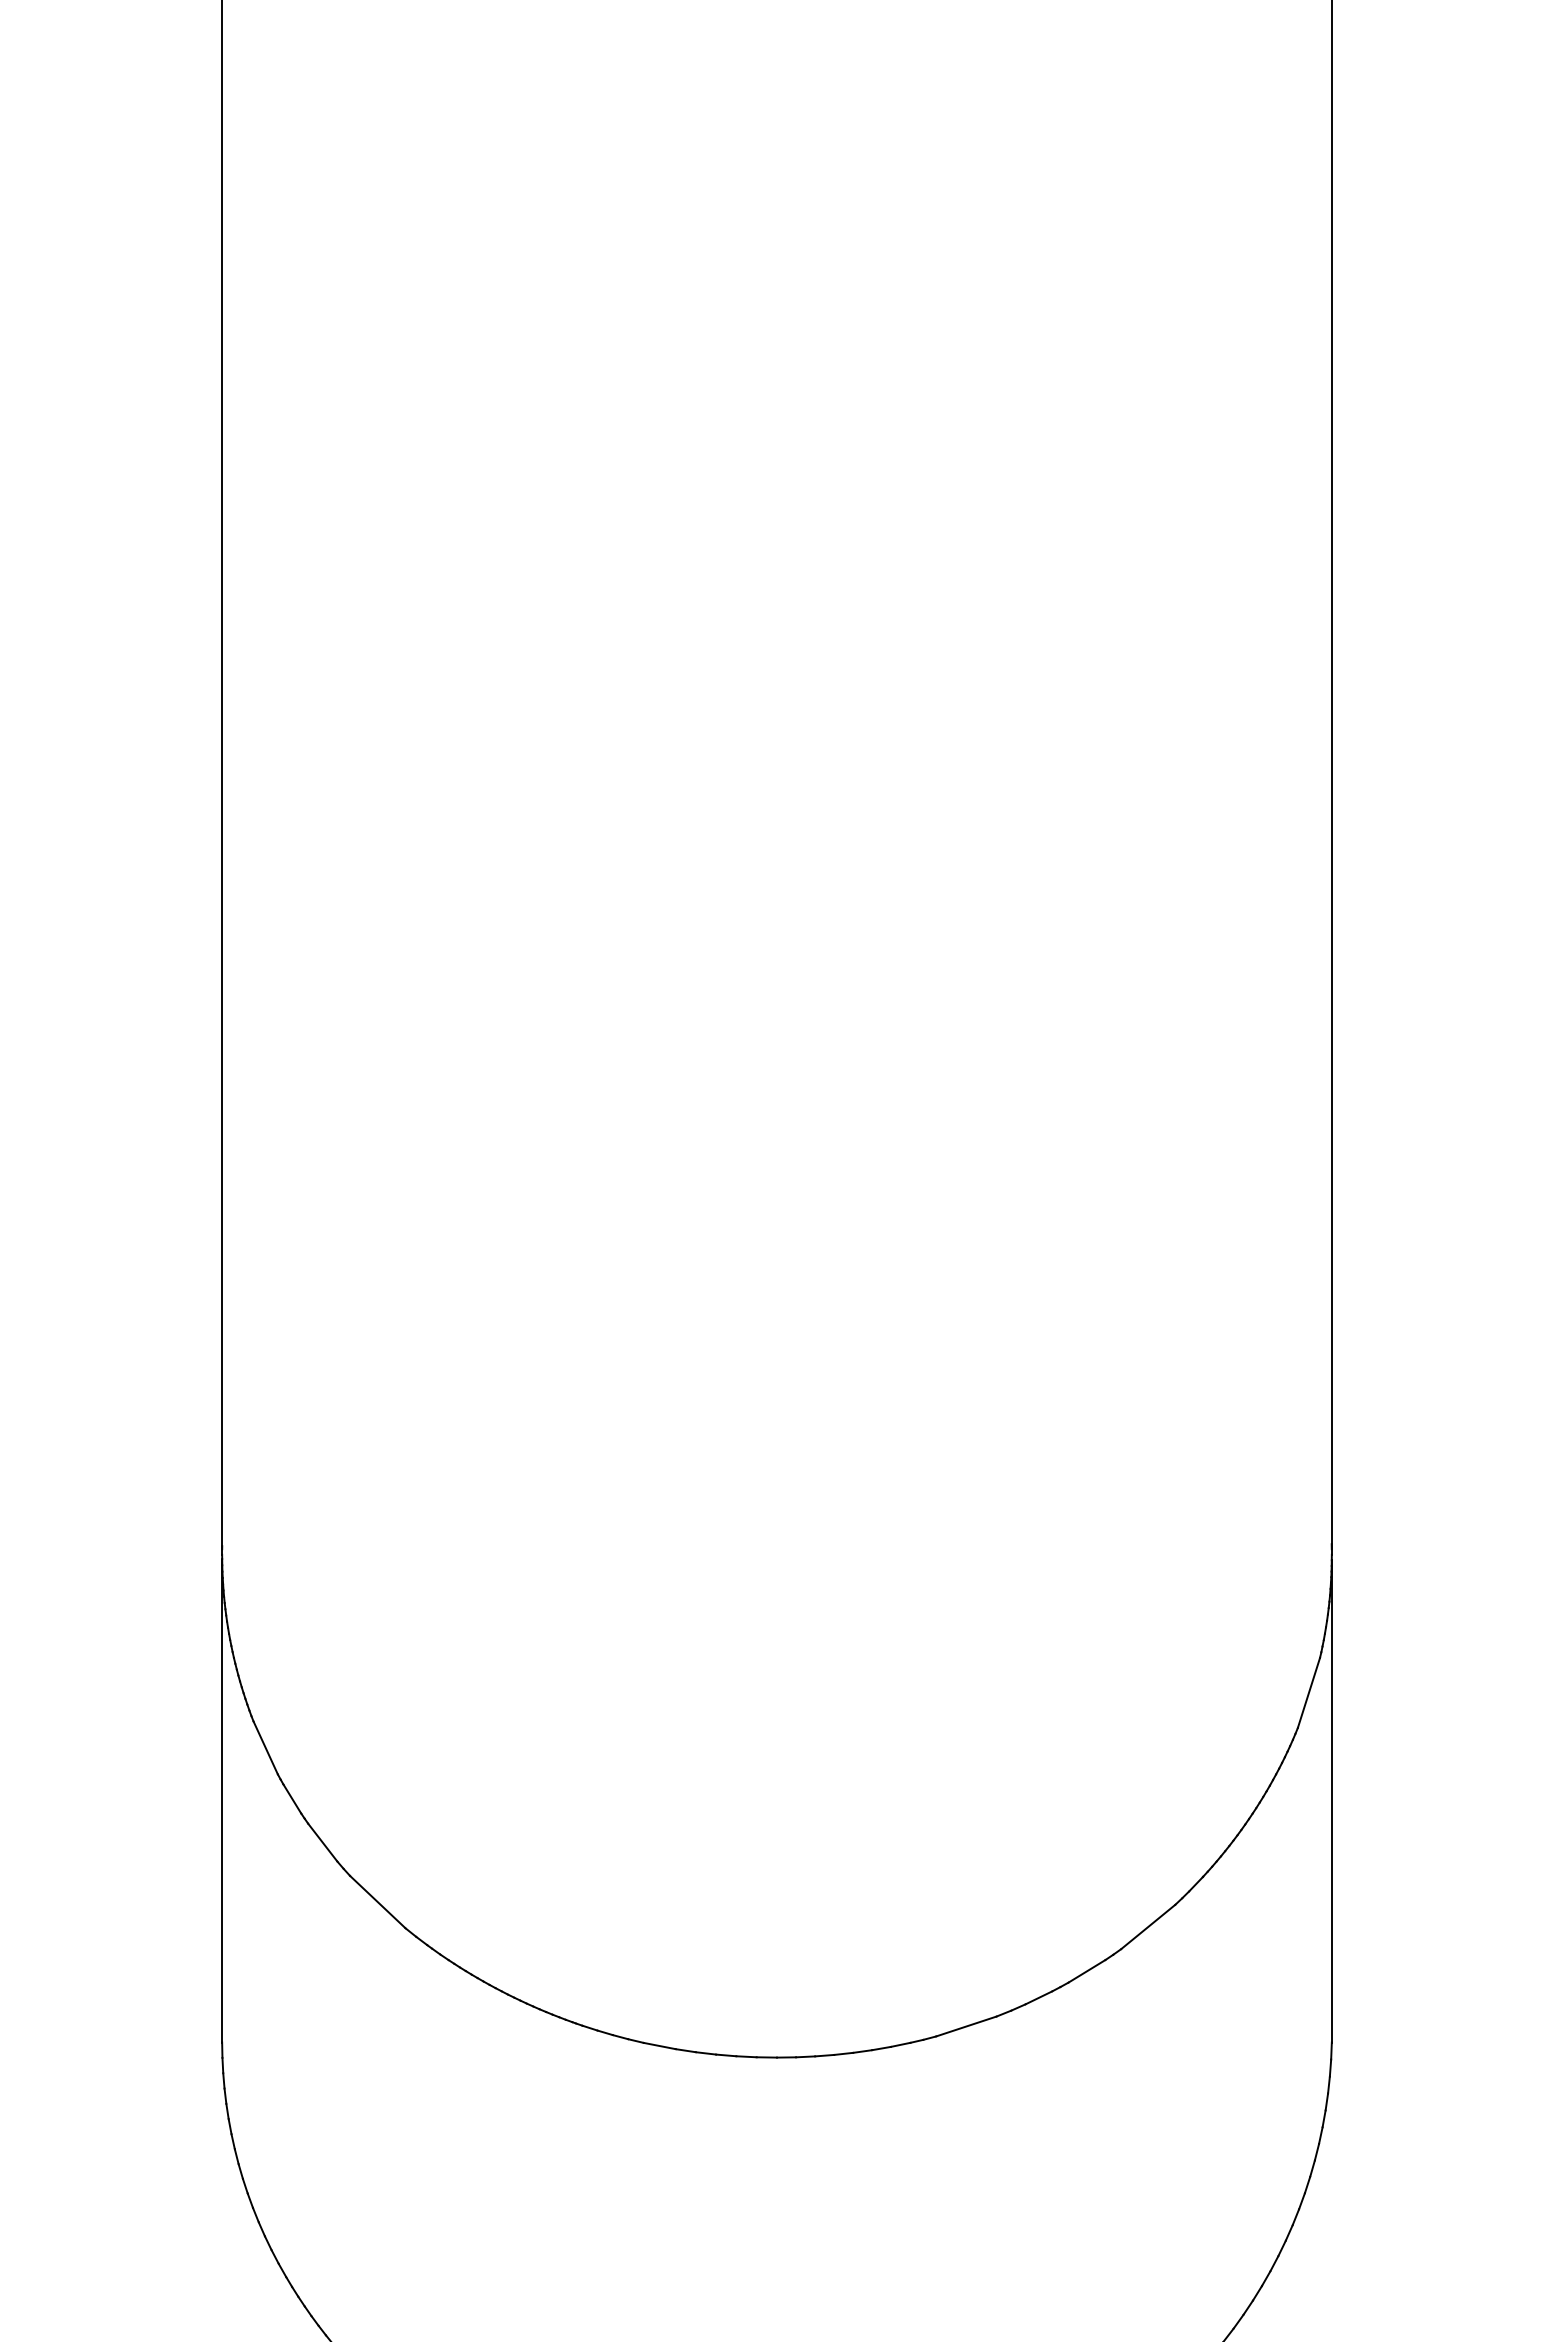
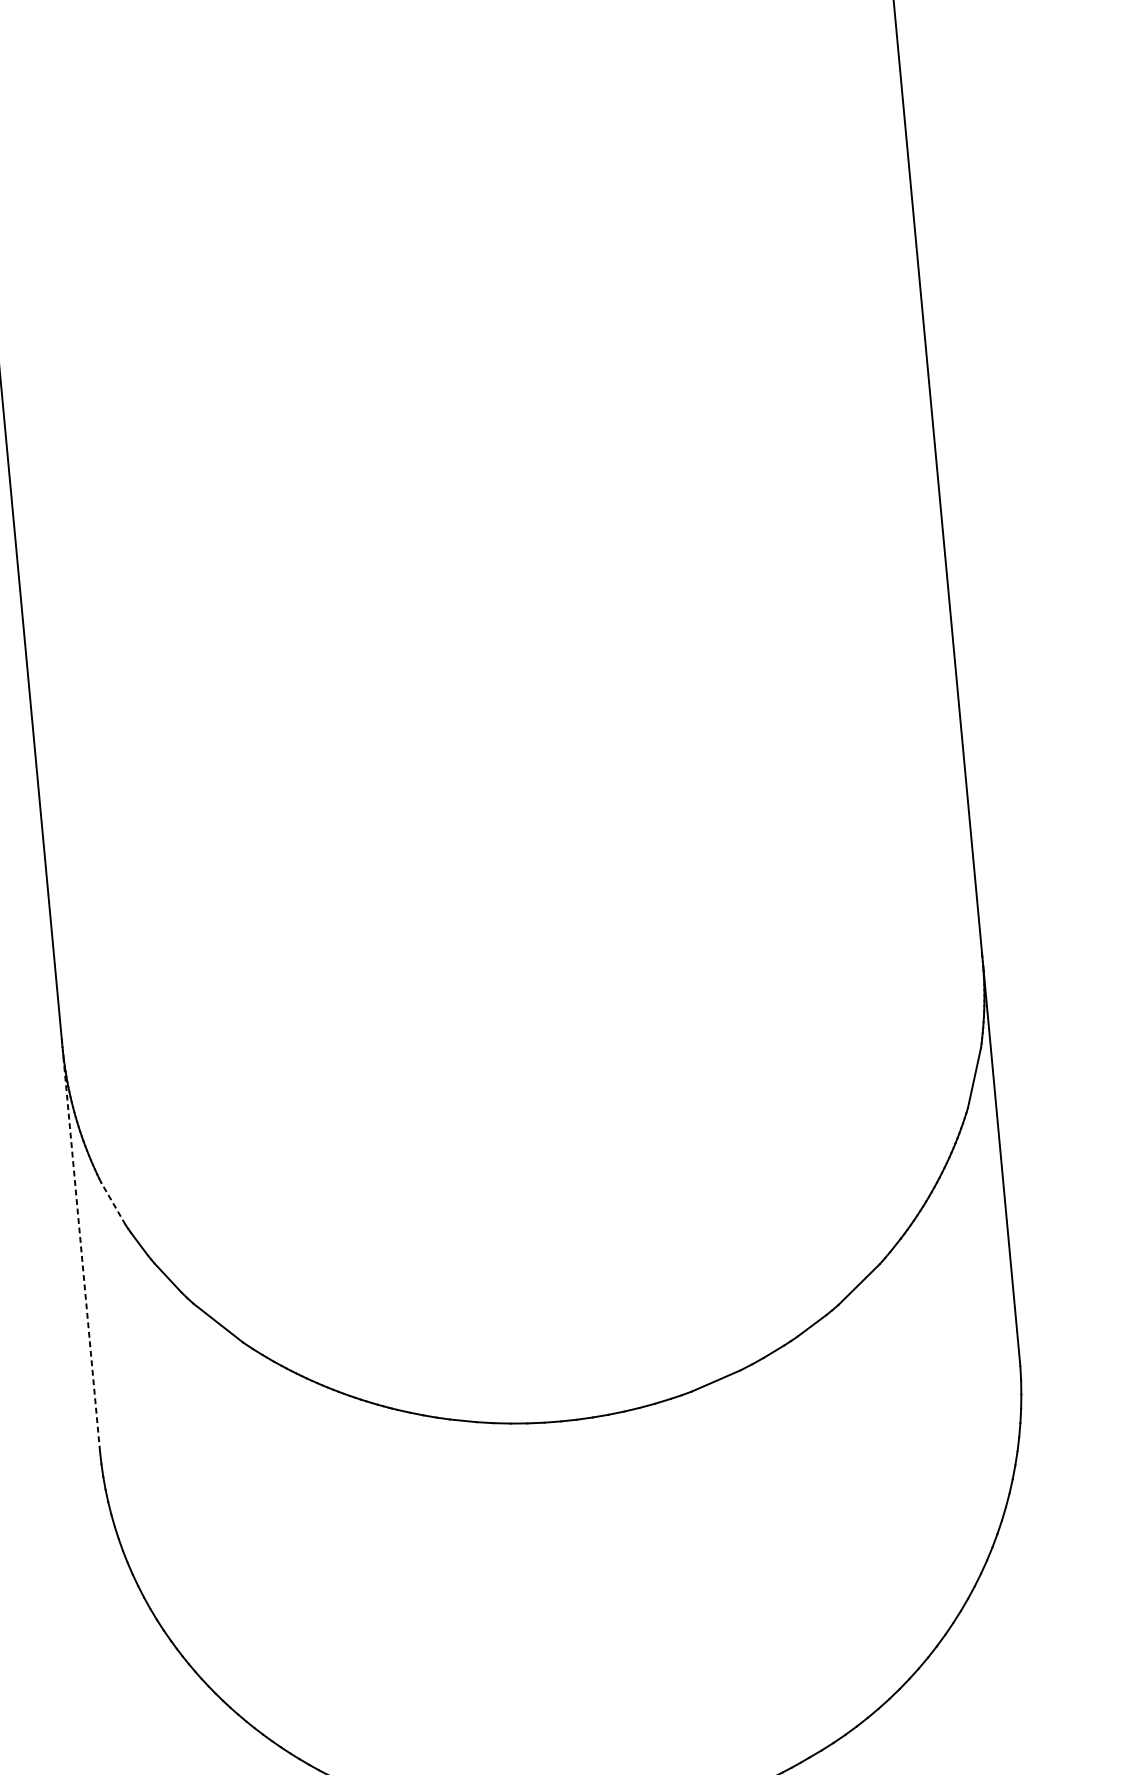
line: (265, 1747) -> (113, 1203), solid -> dashed
line: (222, 1800) -> (81, 1250), solid -> dashed

